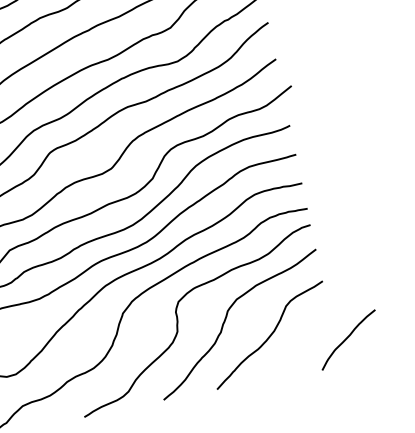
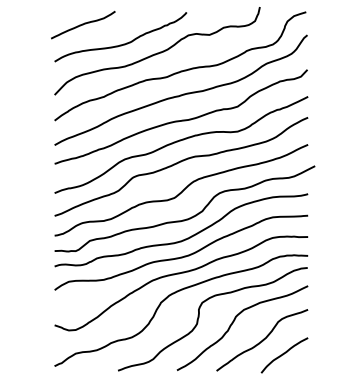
curve: (348, 338) -> (284, 354), moved

